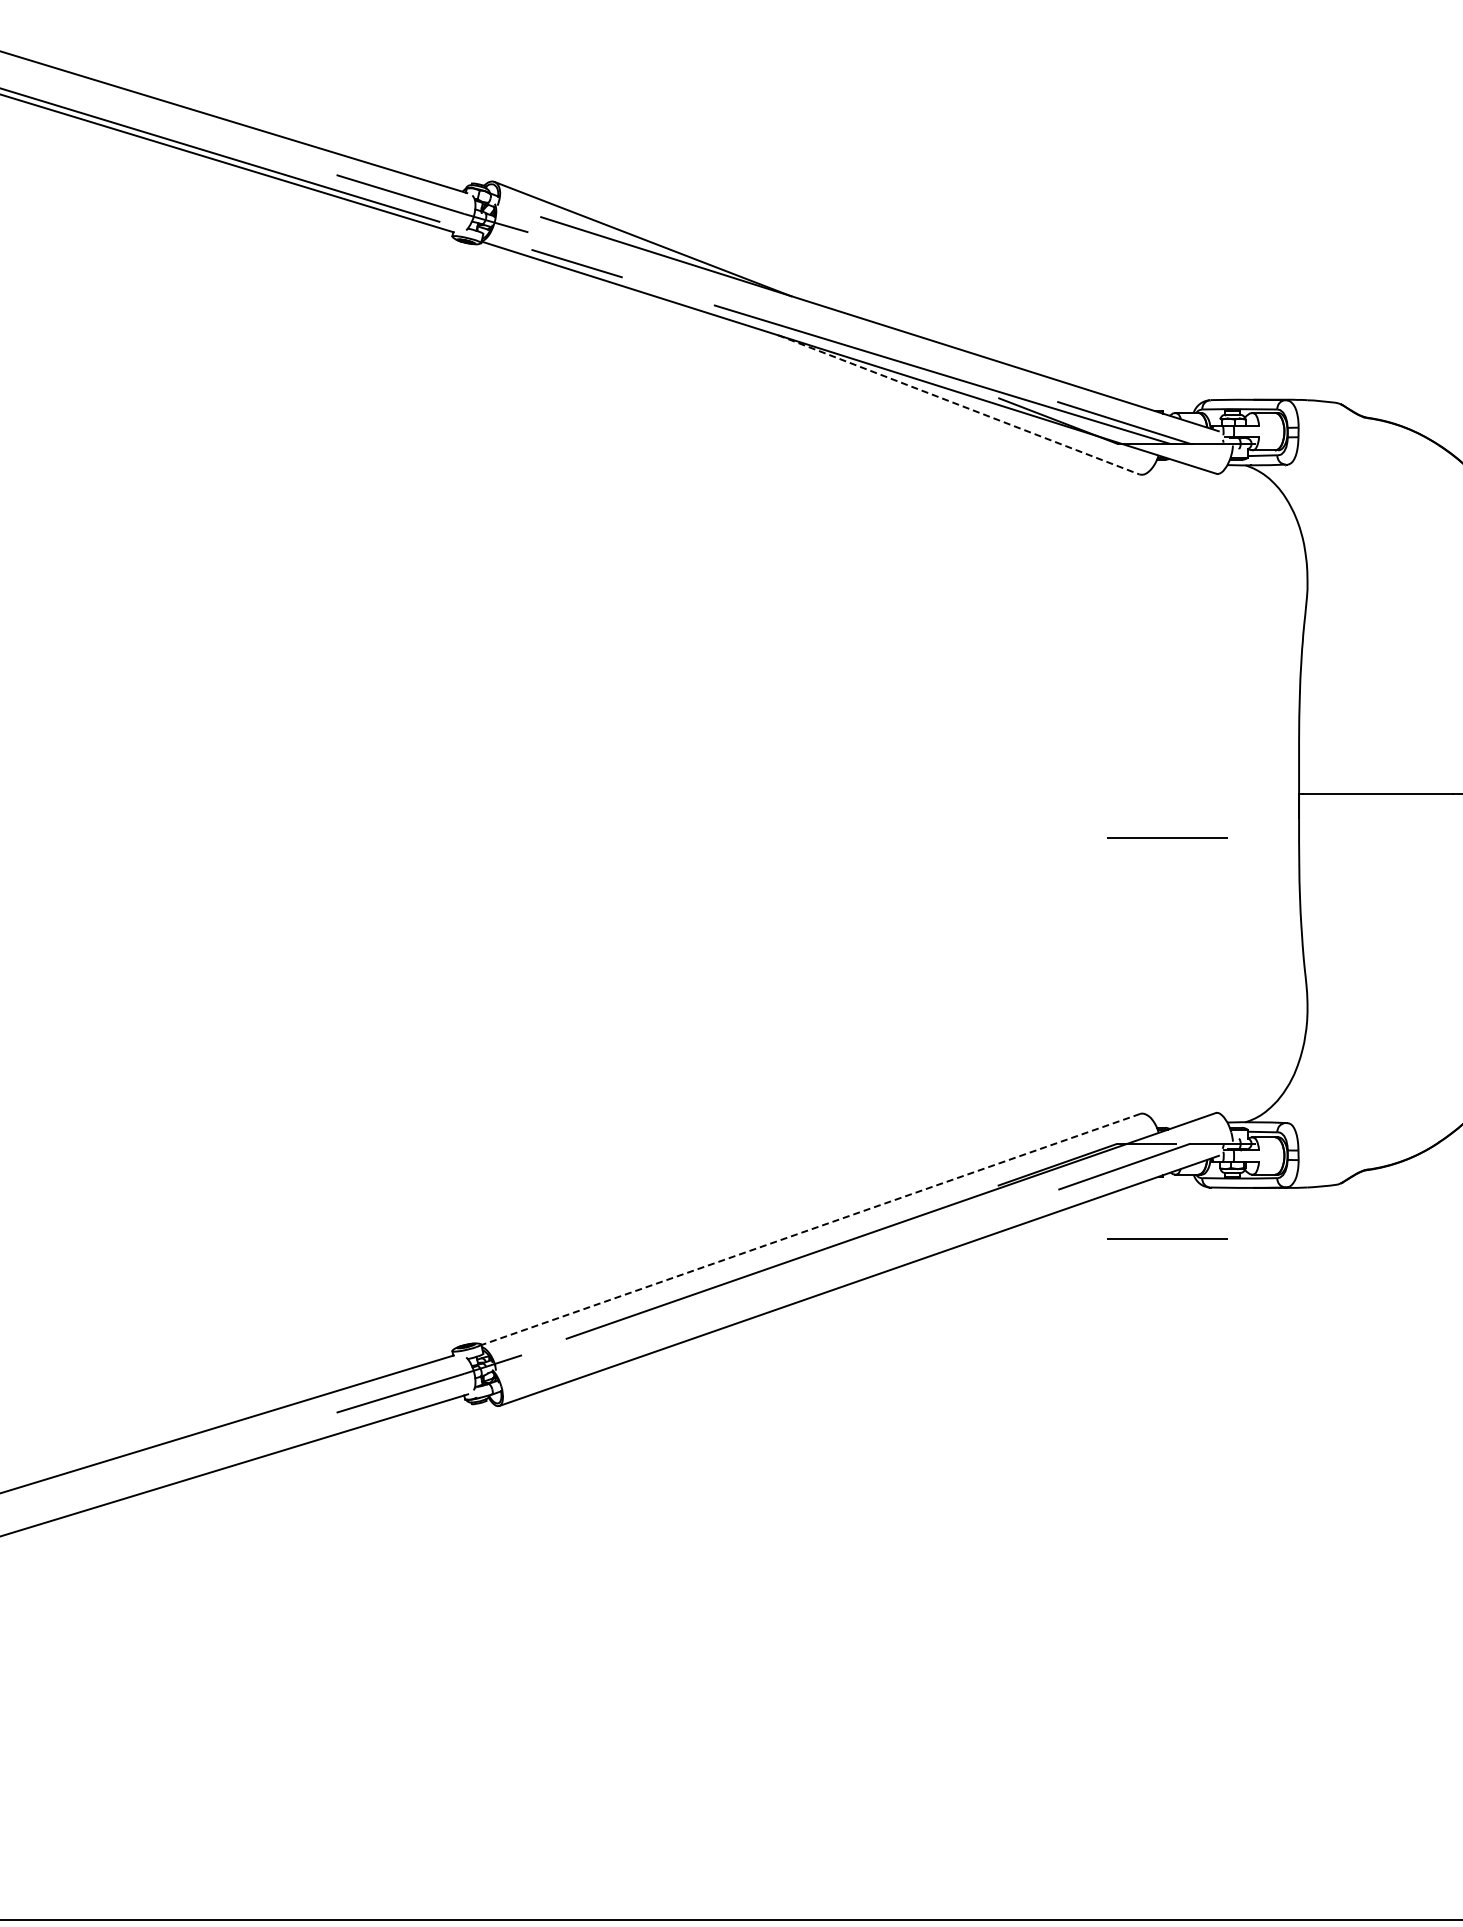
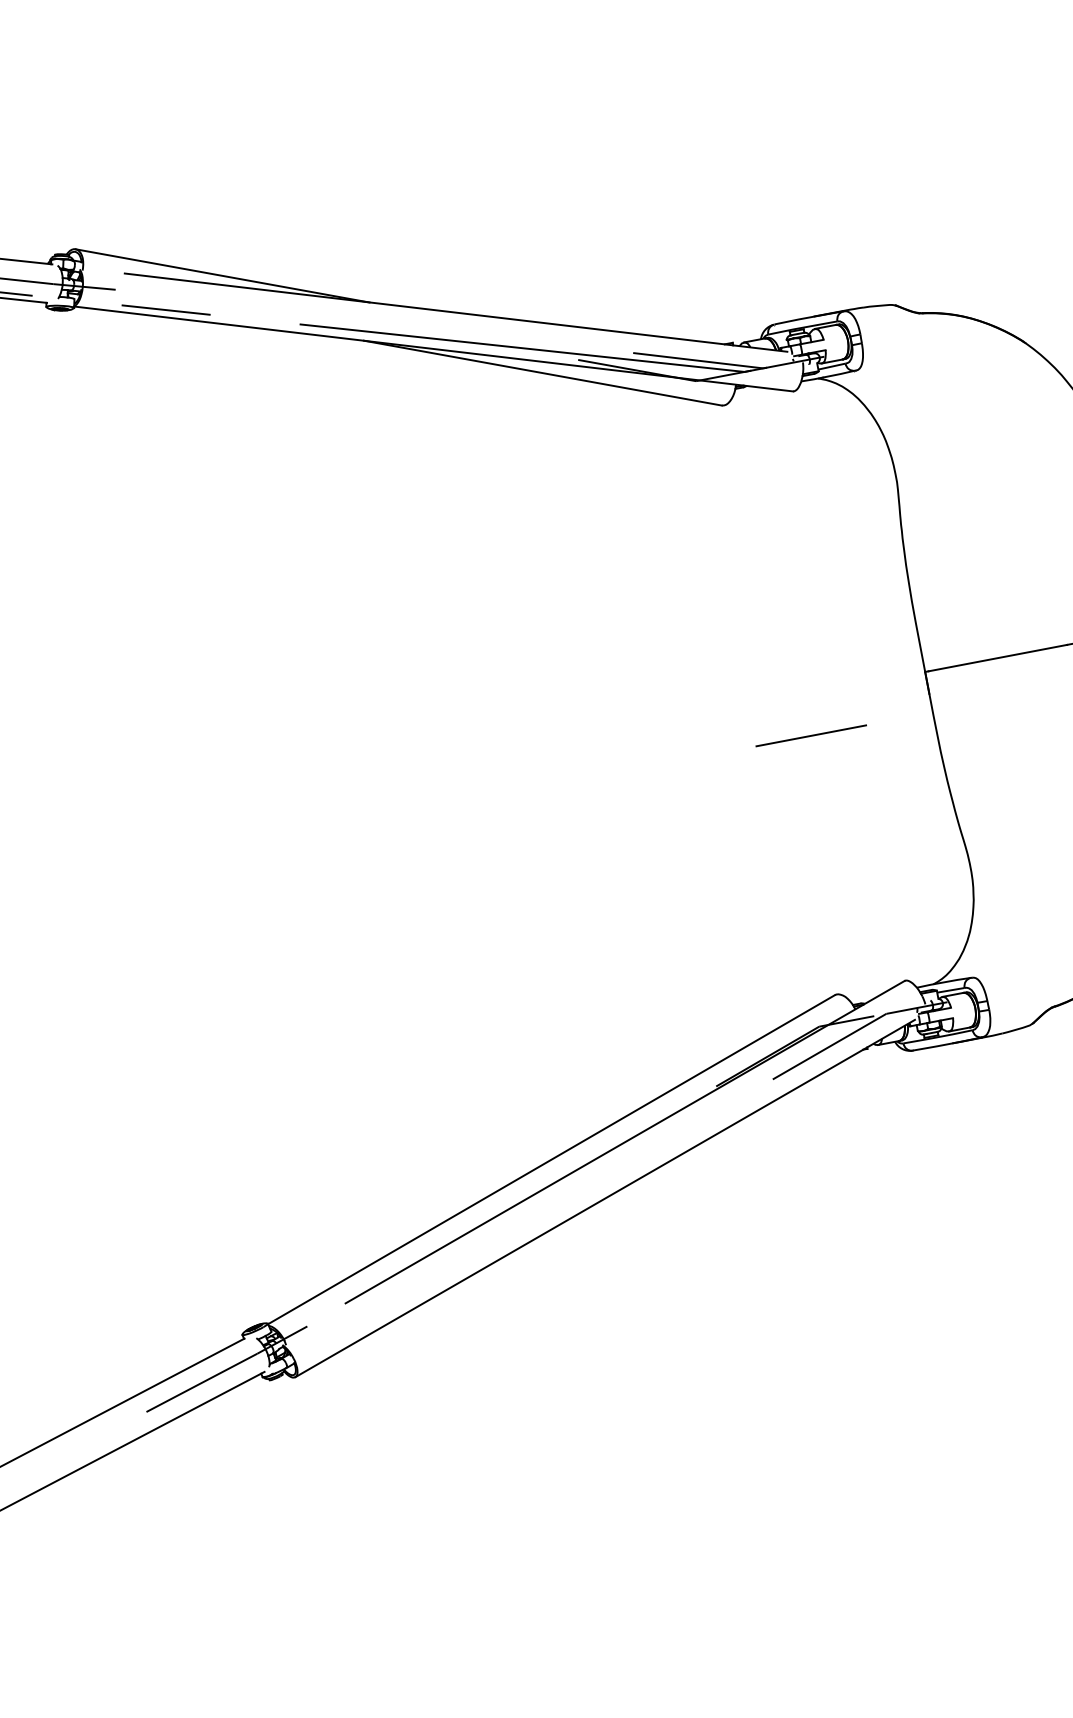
line: (958, 404) -> (542, 372), dashed -> solid
line: (810, 1229) -> (551, 1159), dashed -> solid
line: (1167, 1238) -> (882, 1105), removed

